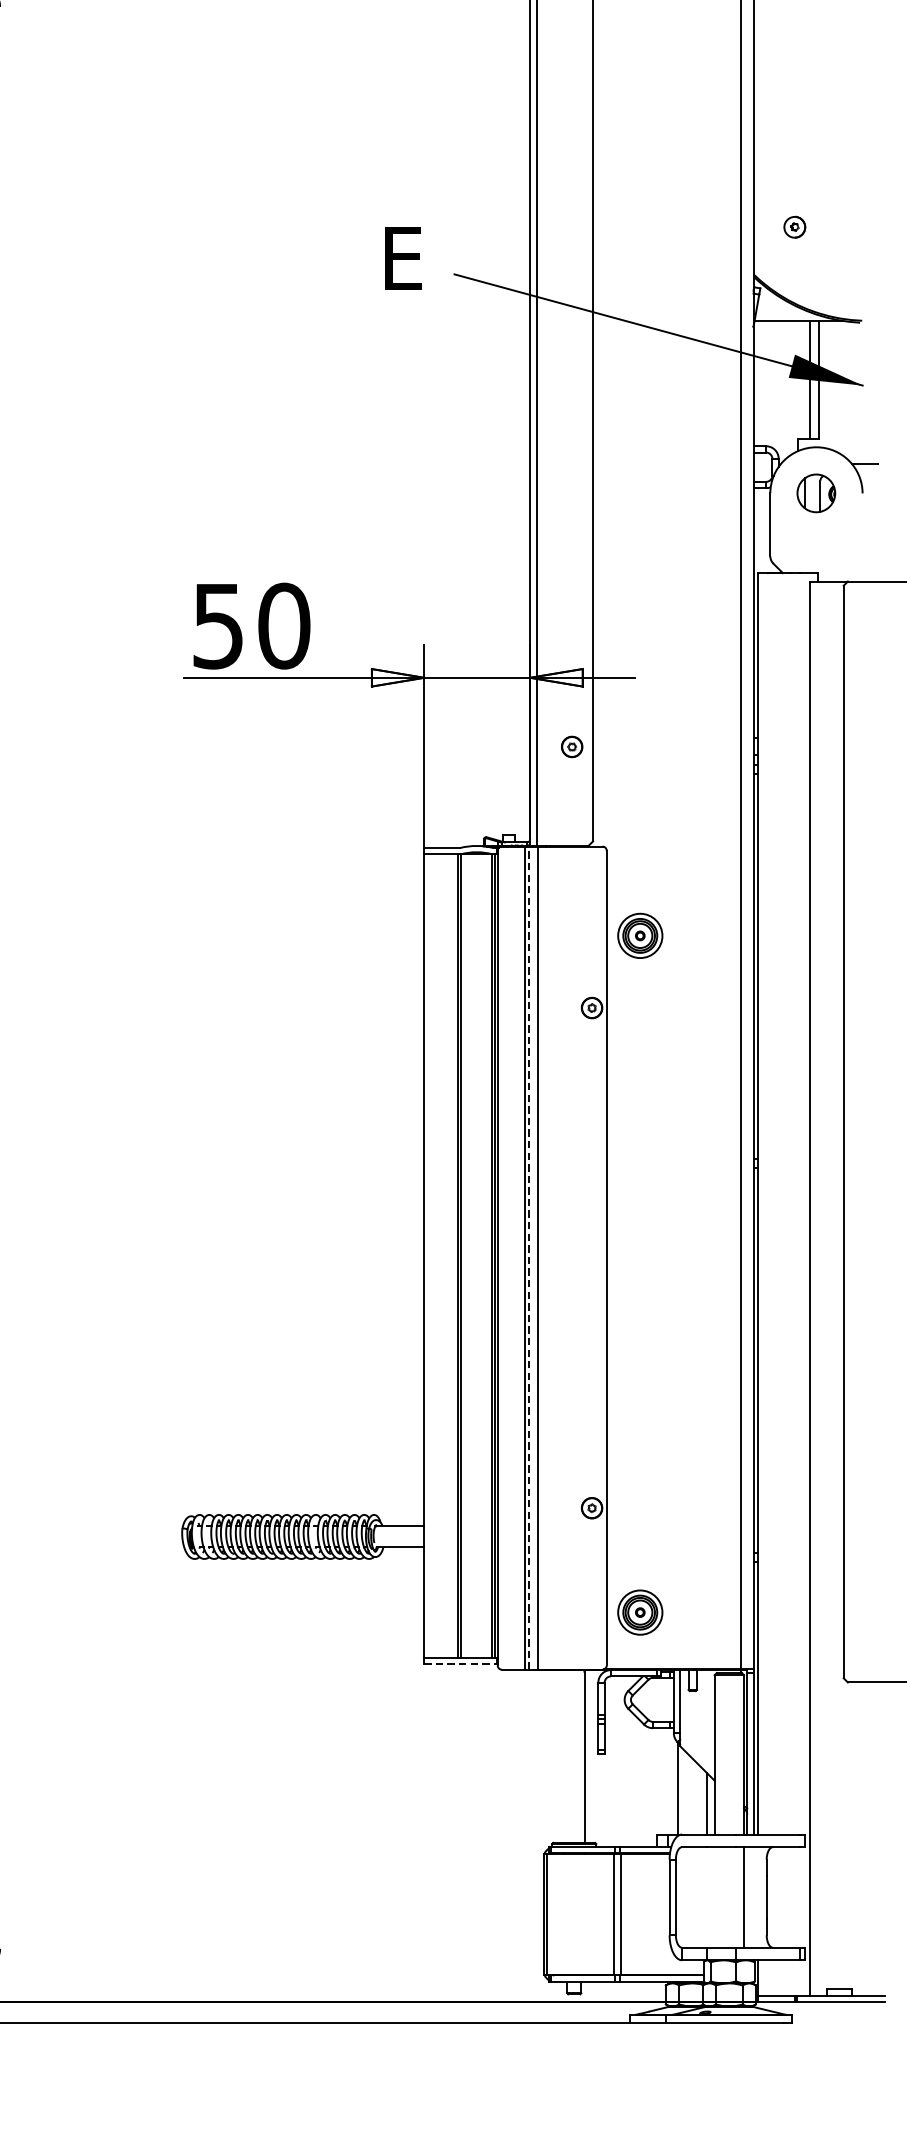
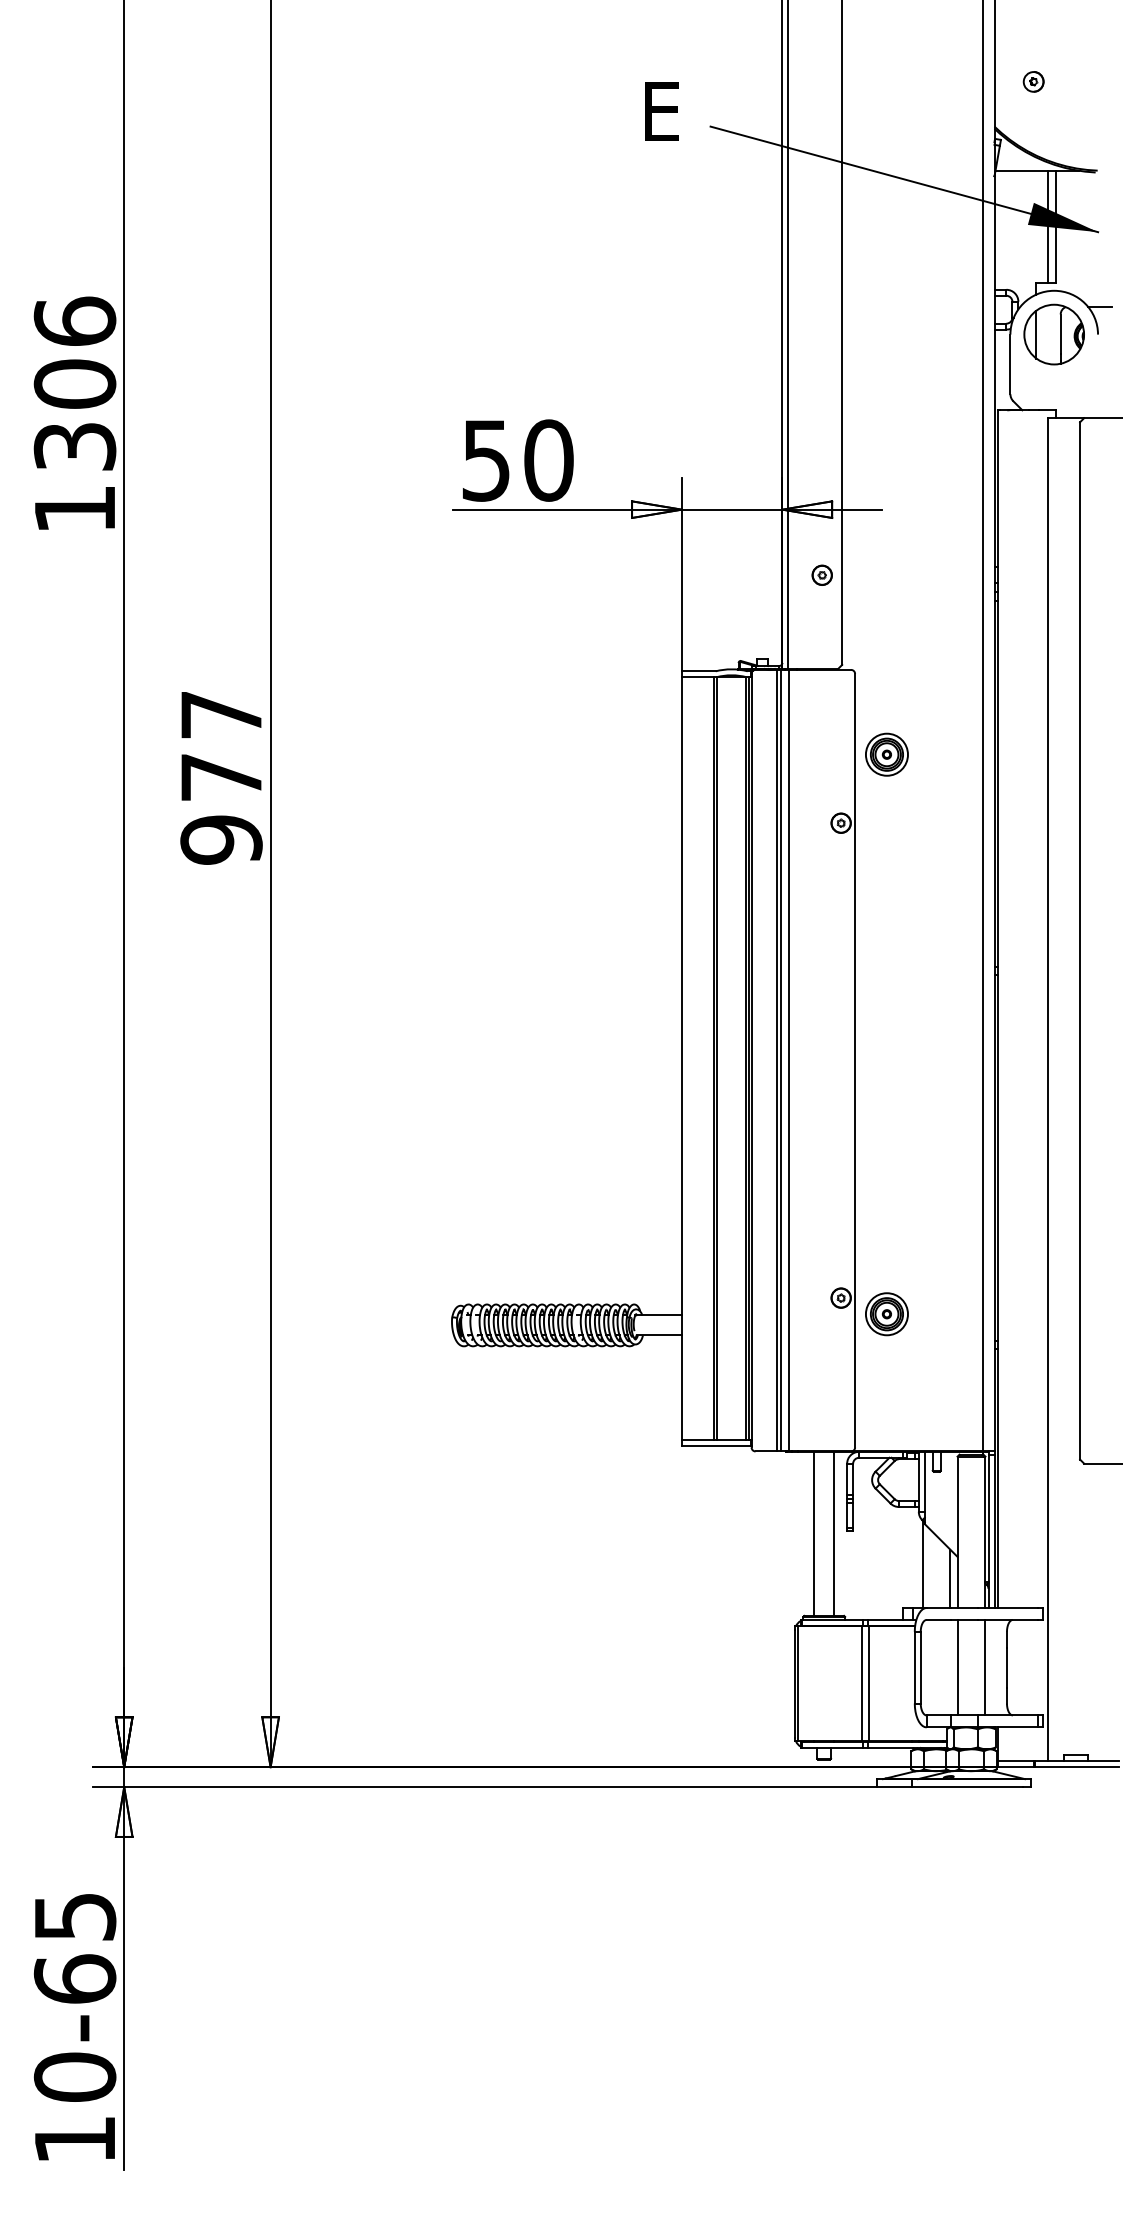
part: (815, 493) -> (1053, 334), size x1.67
line: (529, 1257) -> (781, 1060), dashed -> solid
part: (639, 1612) -> (886, 1314), moved
line: (460, 1663) -> (716, 1445), dashed -> solid
line: (563, 1756) -> (814, 1533), added
line: (714, 1897) -> (957, 1667), added

